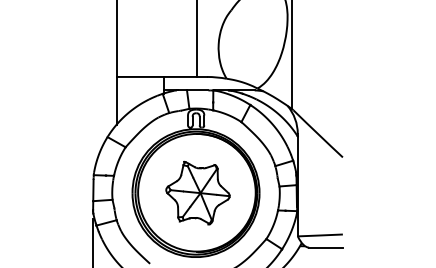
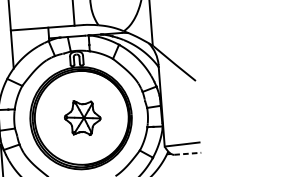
part: (197, 192) -> (82, 117), size x0.7
line: (325, 247) -> (187, 153), solid -> dashed

